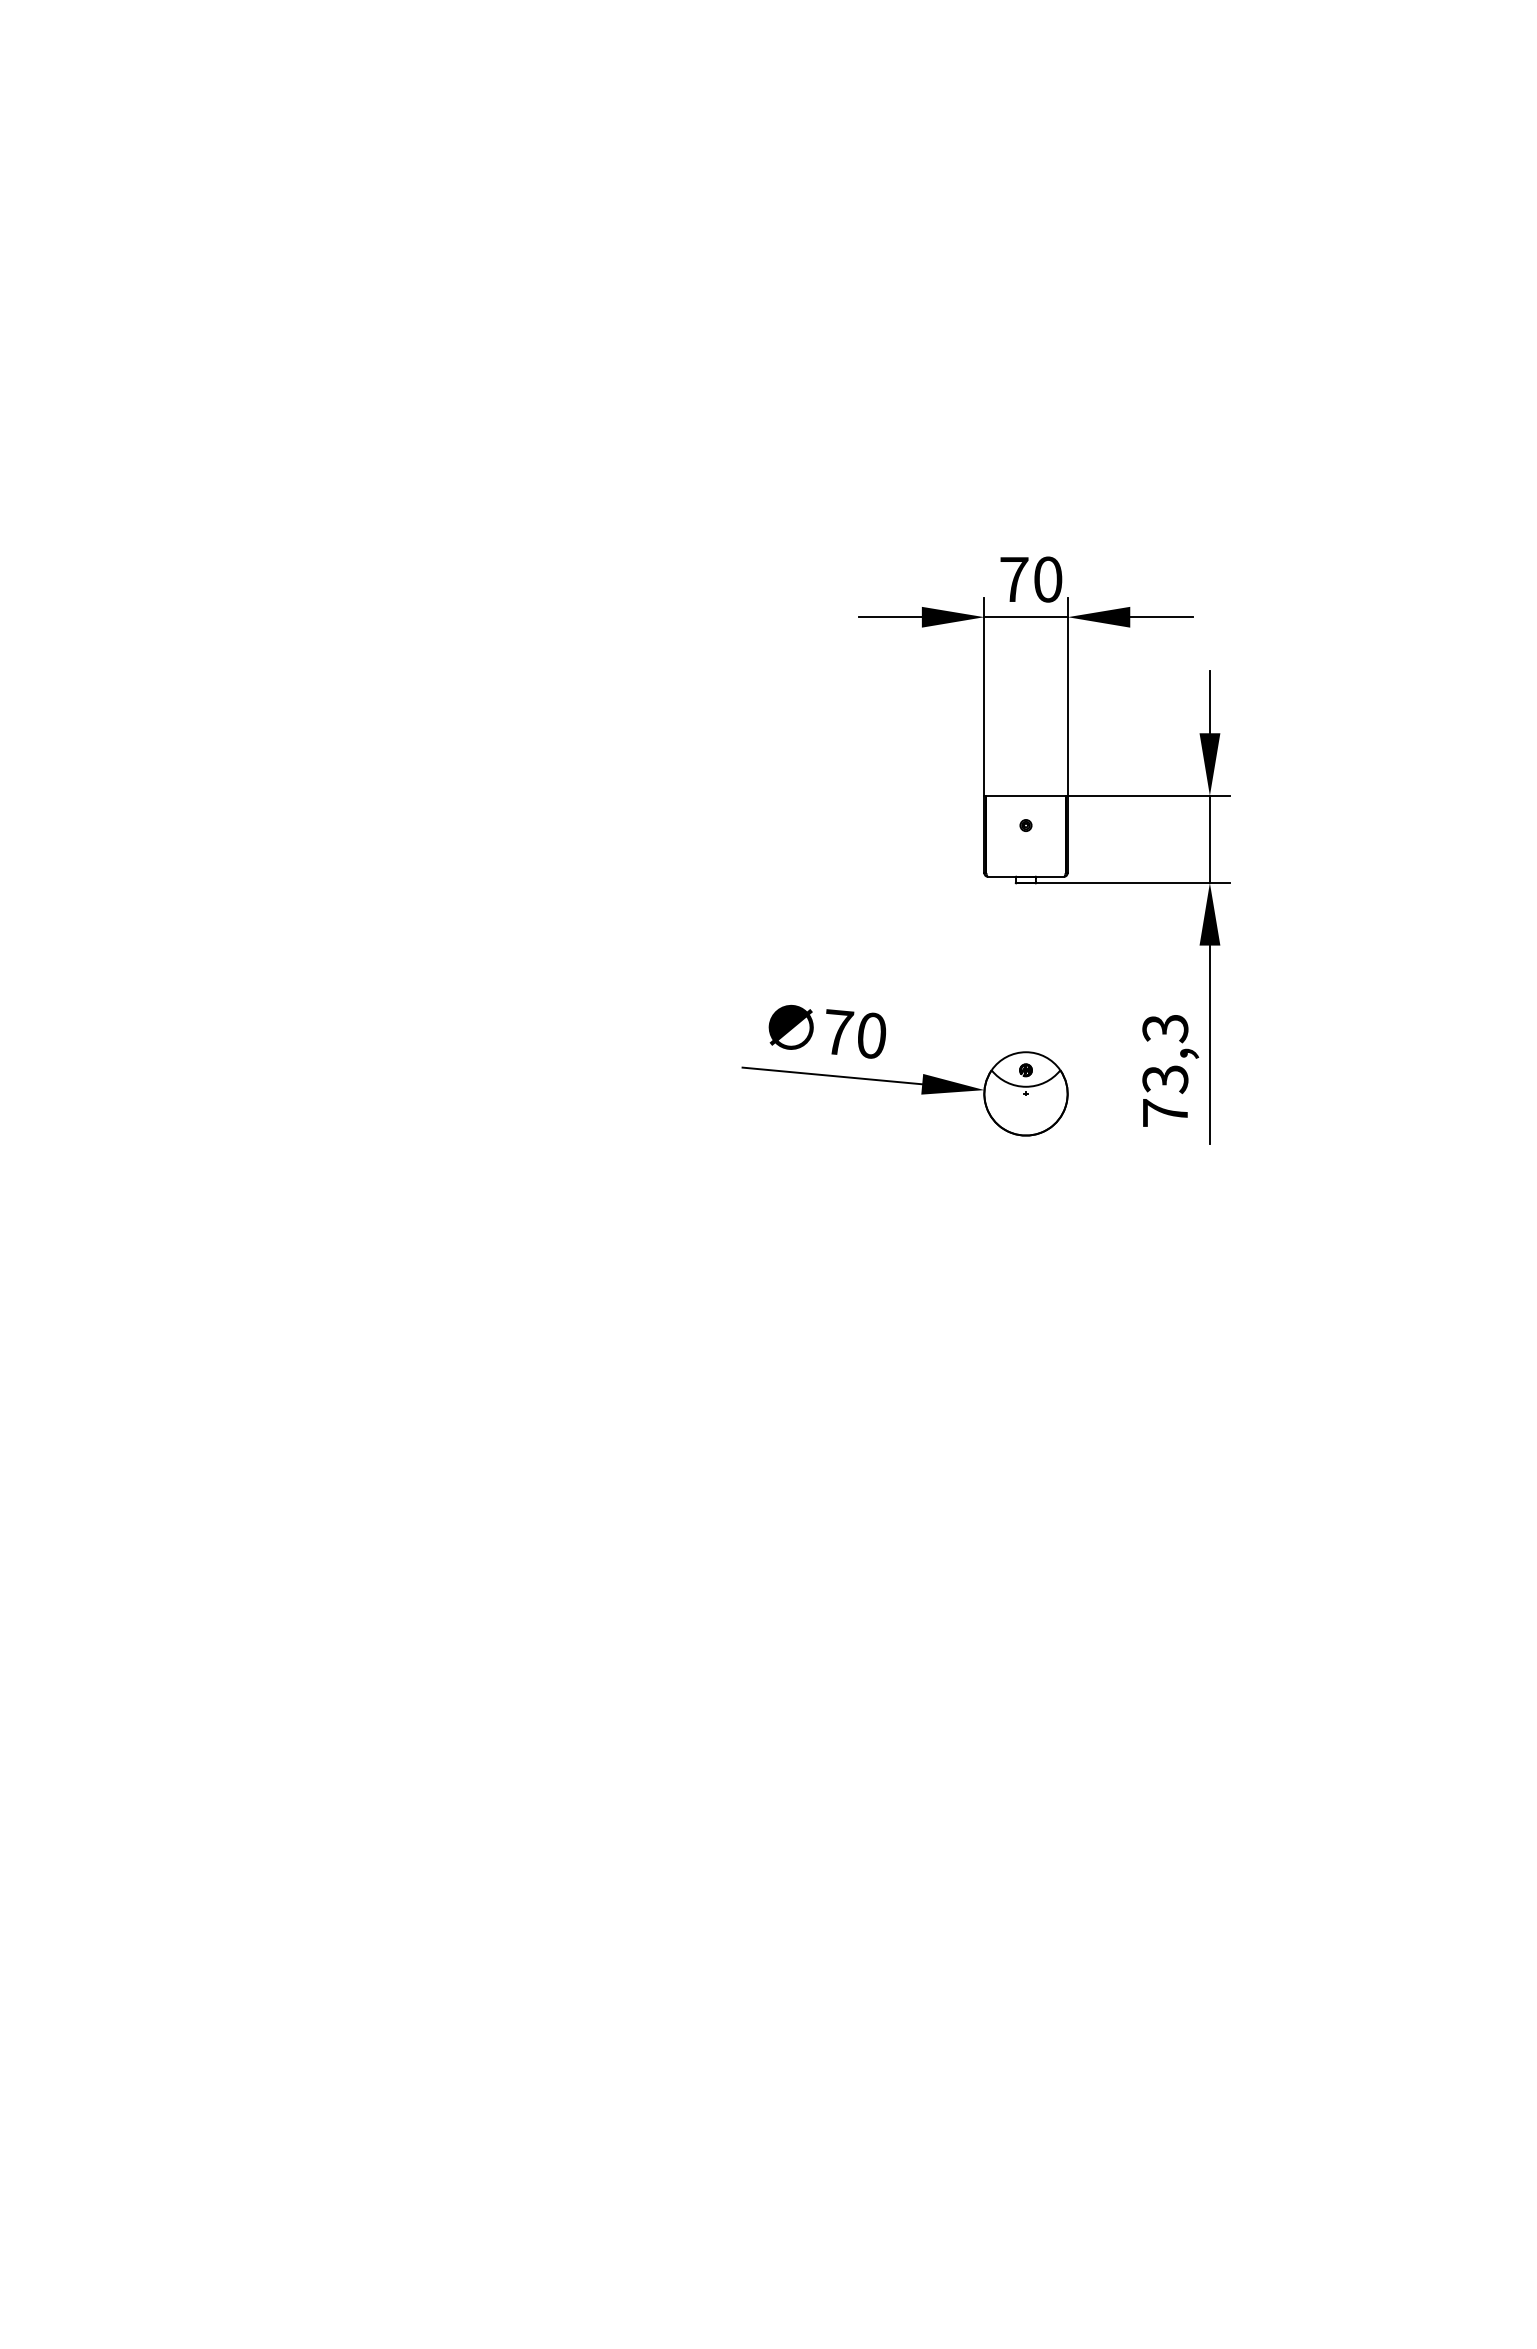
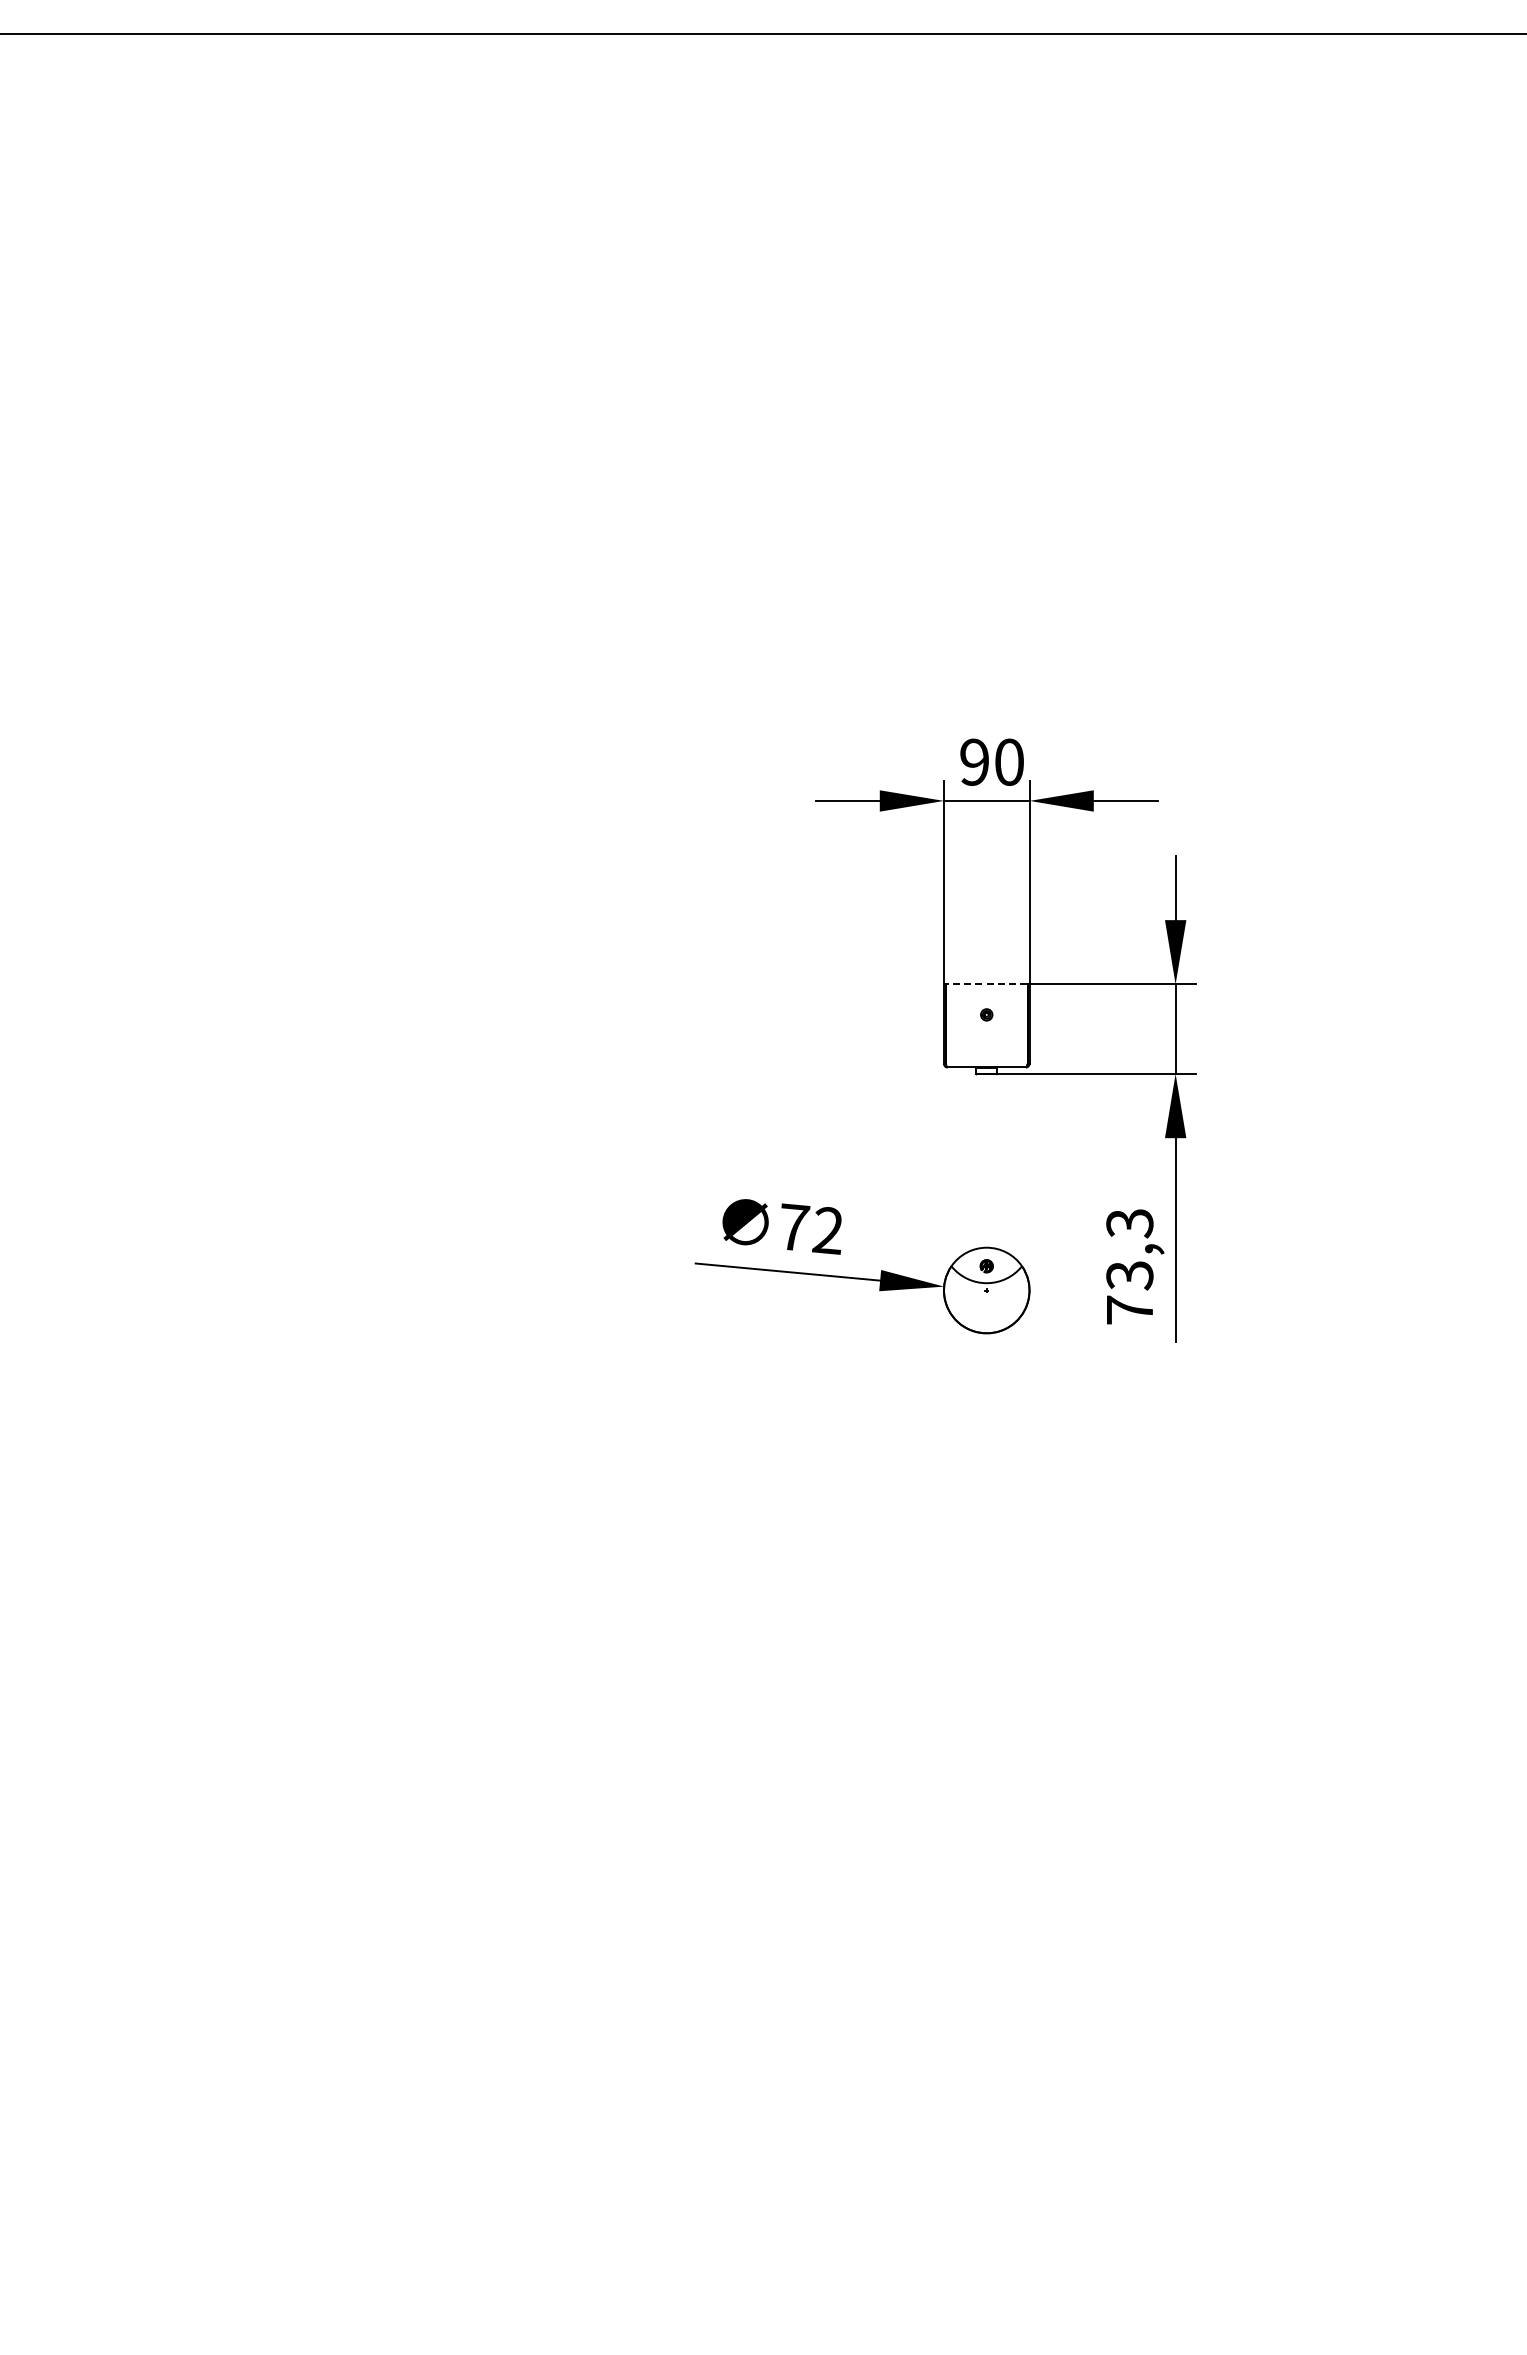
text: (1014, 579) -> (974, 762), 70 -> 90
line: (1026, 795) -> (987, 984), solid -> dashed
text: (870, 1035) -> (827, 1230), 70 -> 72

